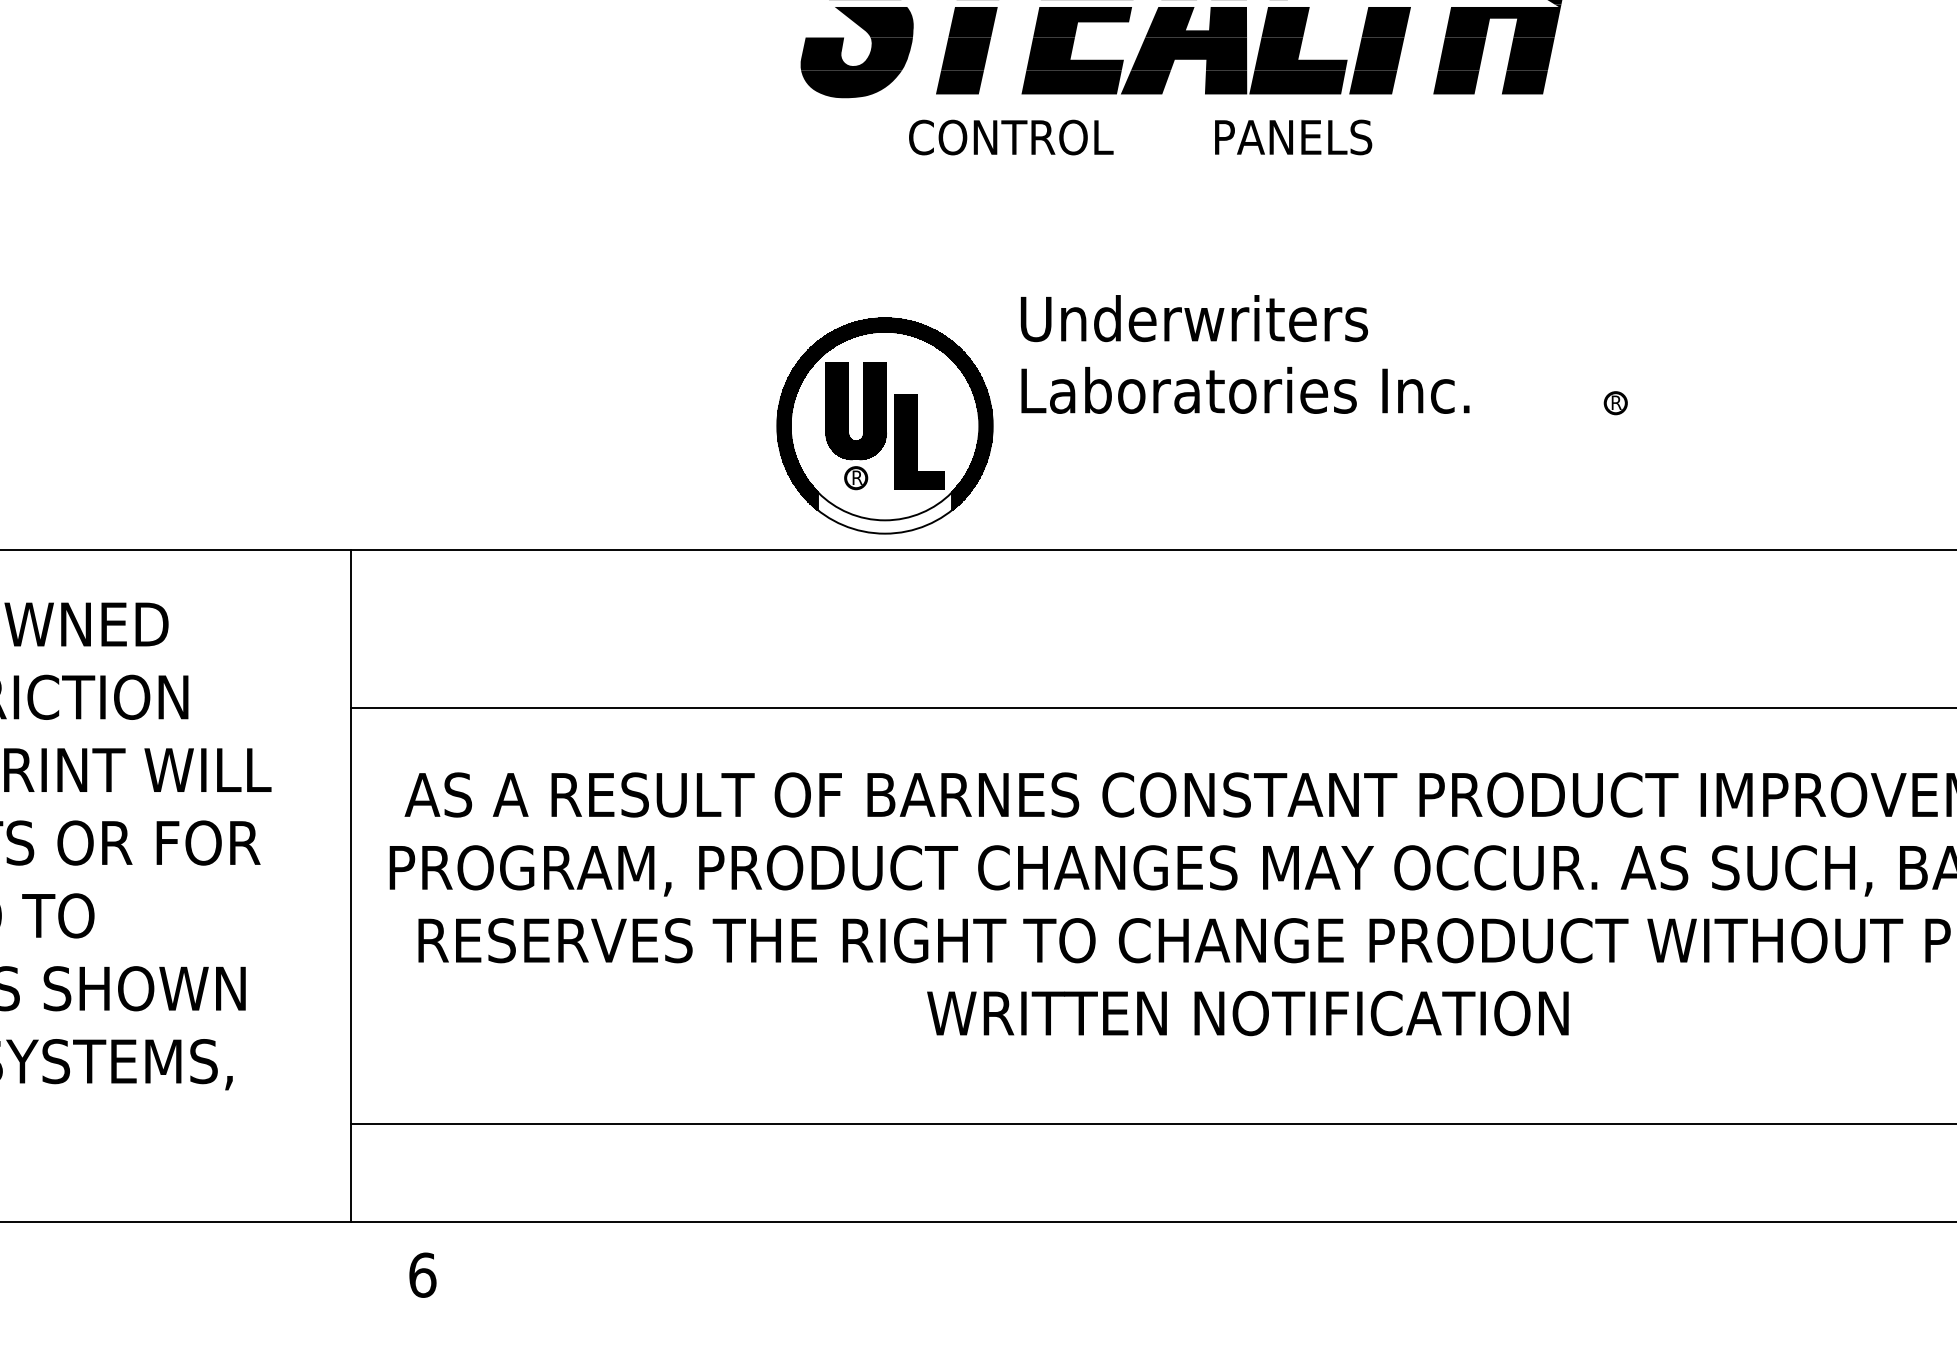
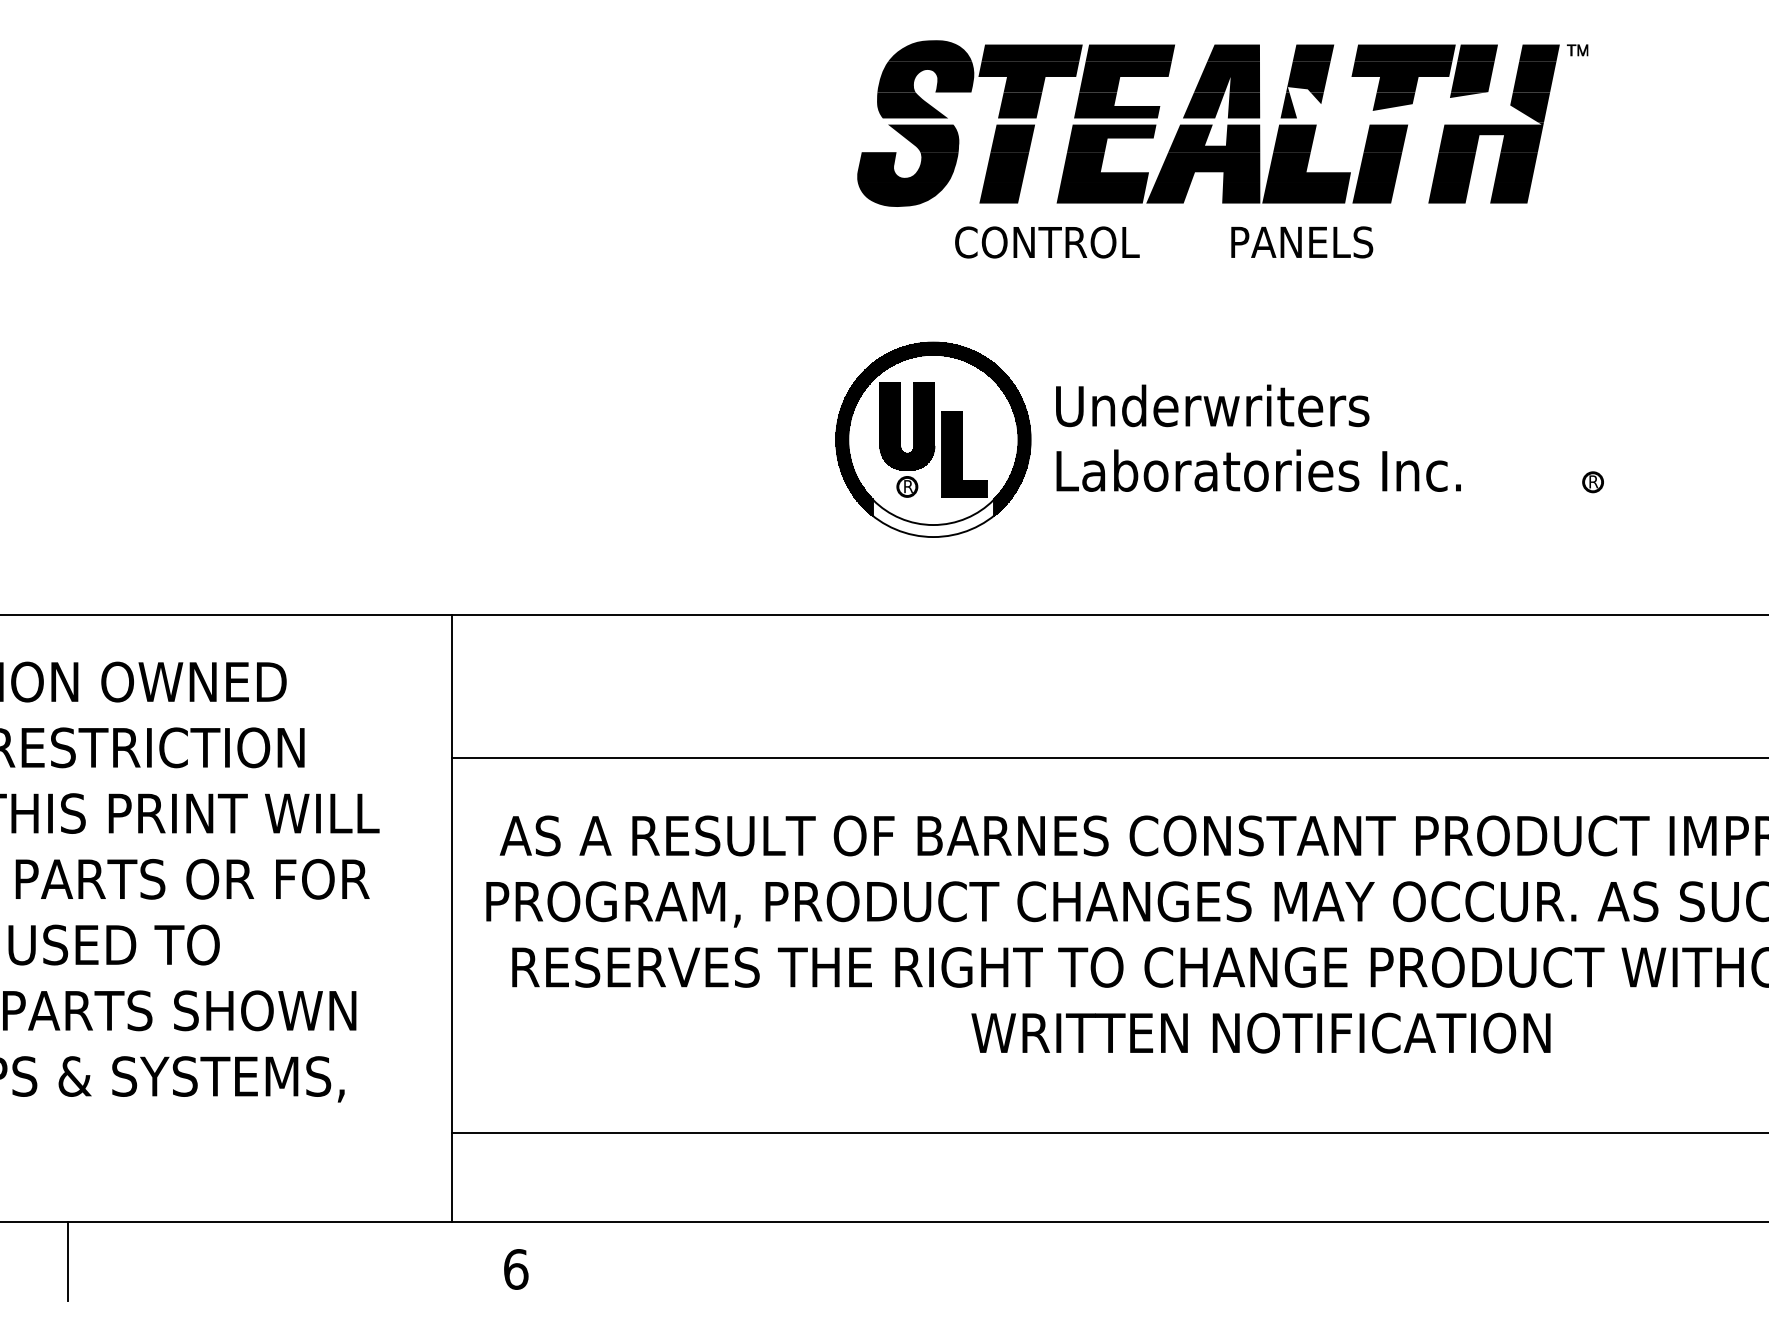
part: (885, 425) -> (933, 439), moved

